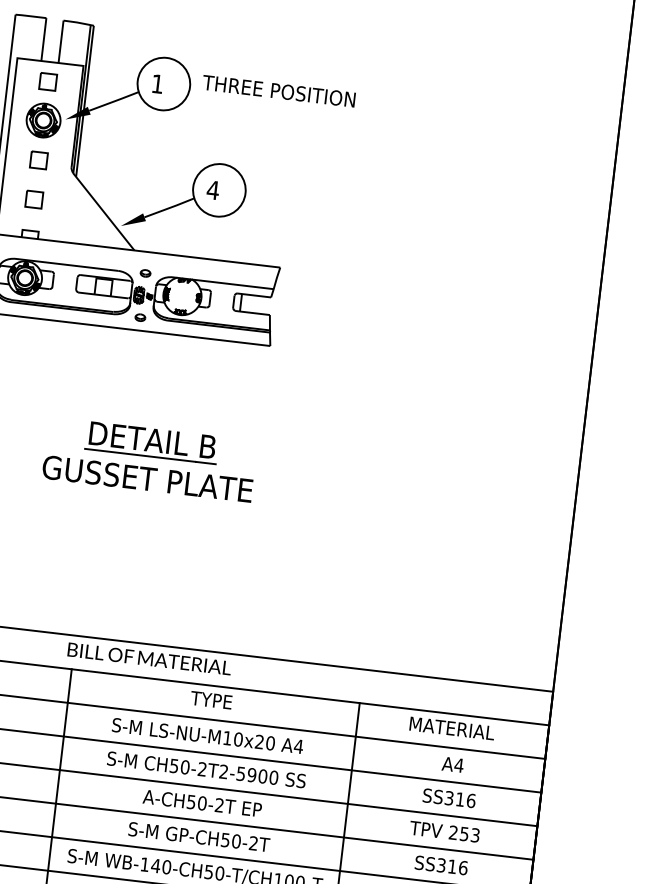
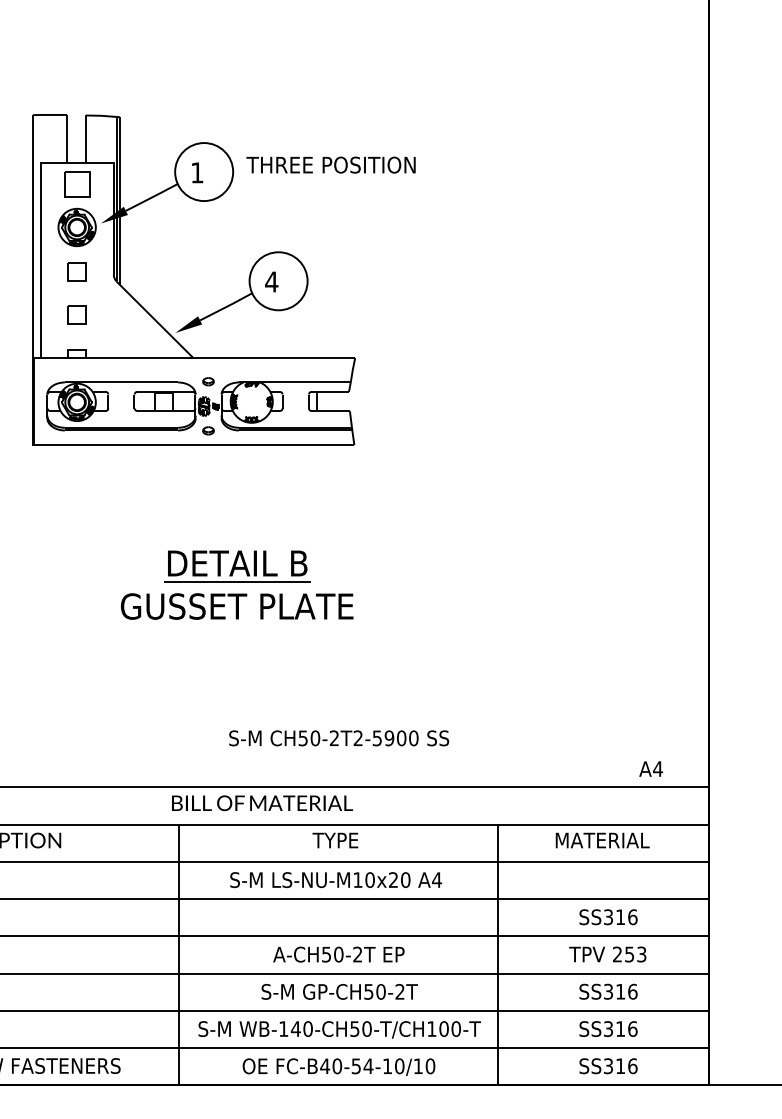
part: (47, 81) -> (76, 184), size x1.4
text: (452, 764) -> (650, 768), moved
text: (206, 770) -> (339, 738), moved

